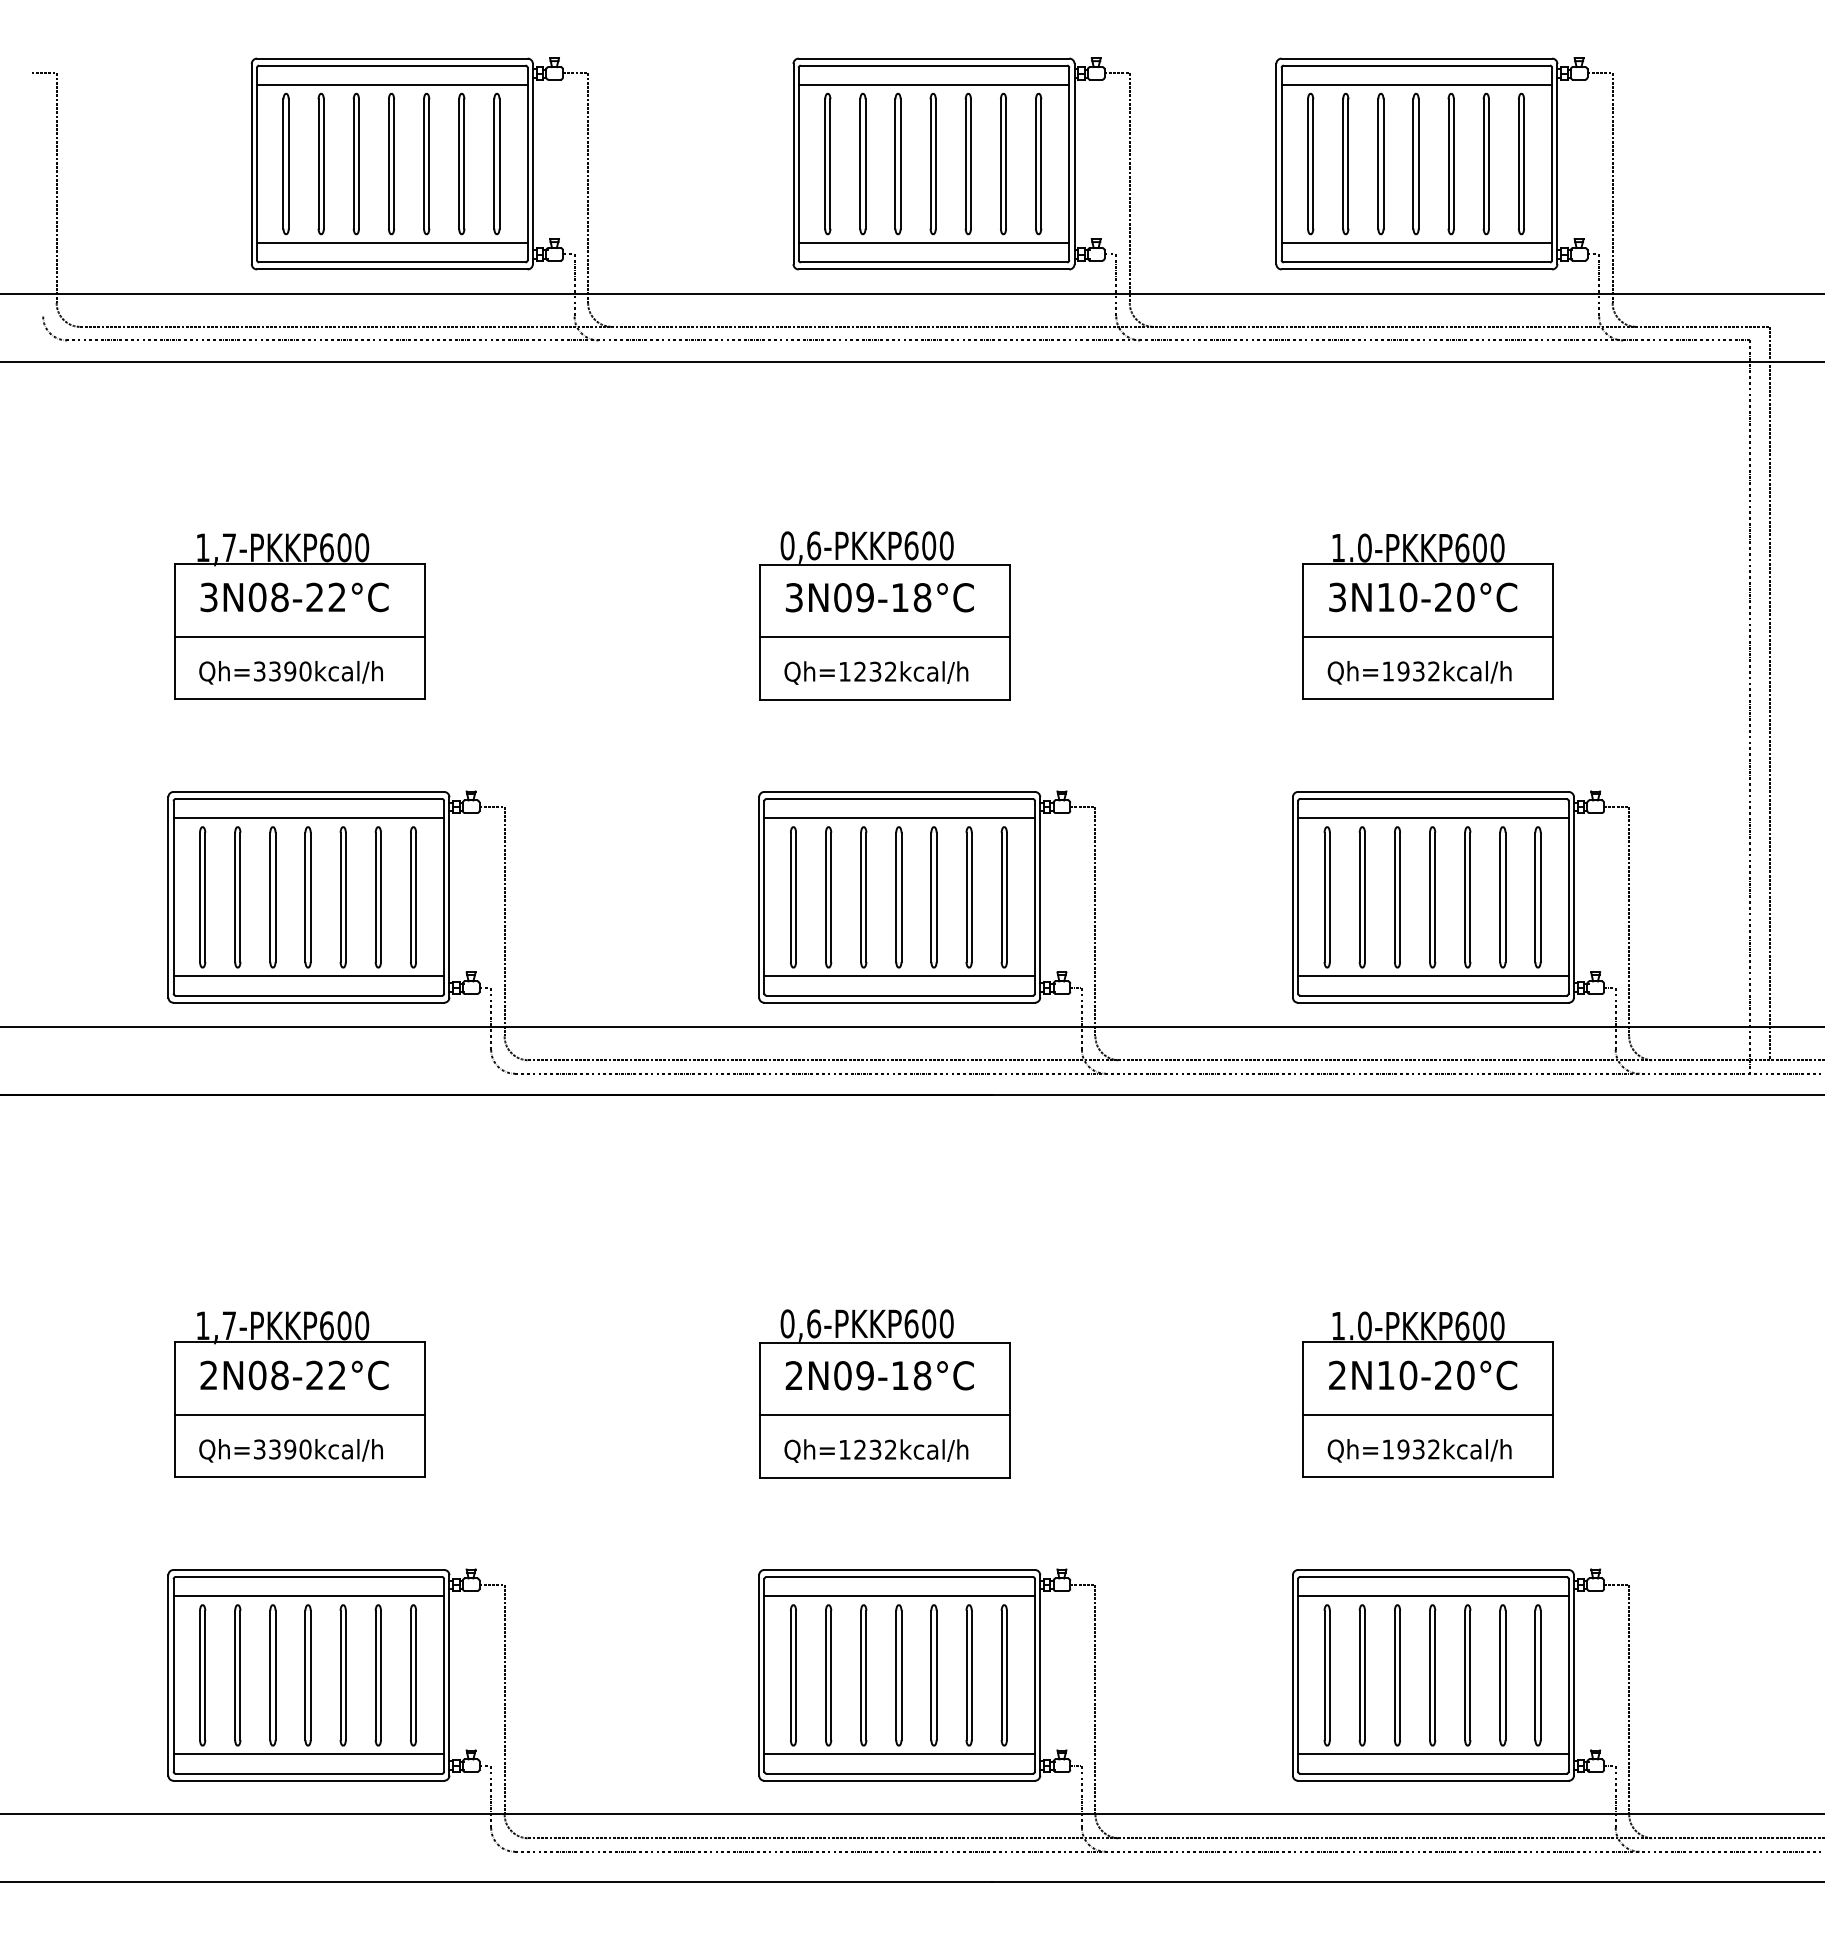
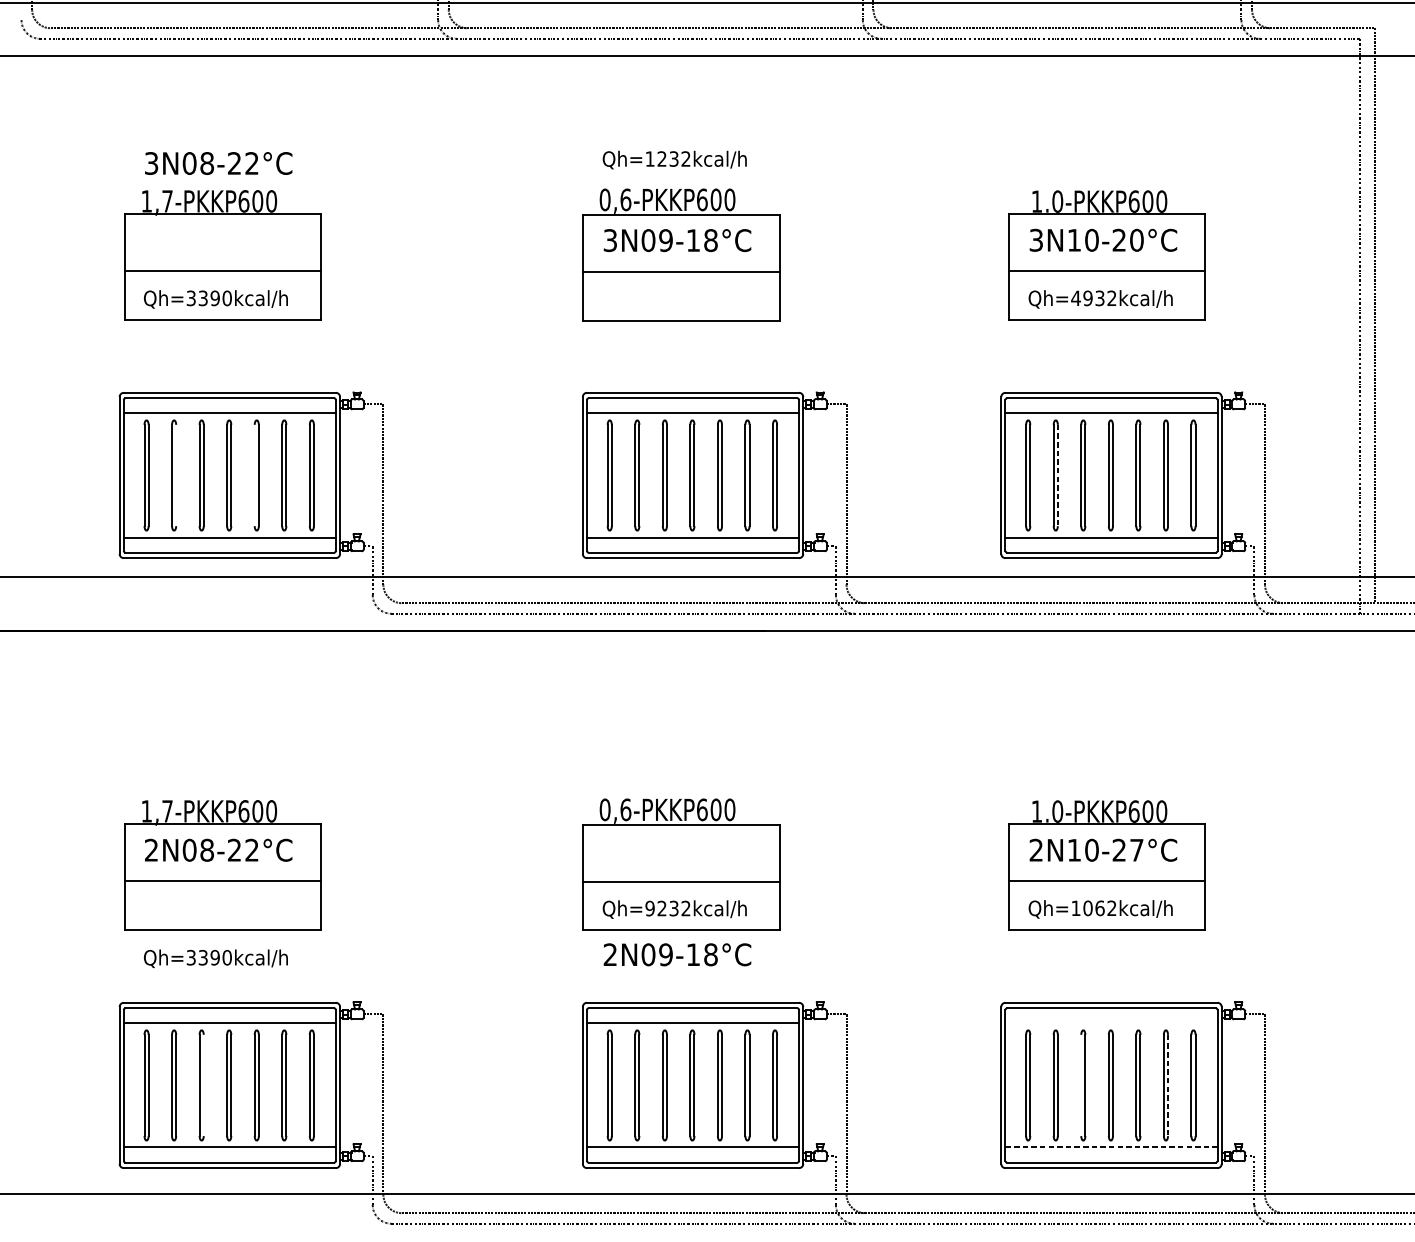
text: (294, 597) -> (218, 163), moved
text: (1387, 671) -> (1075, 298), Qh=1932kcal/h -> Qh=4932kcal/h
text: (876, 672) -> (674, 159), moved
line: (240, 896) -> (176, 474), removed
line: (340, 896) -> (254, 474), removed
line: (1365, 897) -> (1058, 475), solid -> dashed
text: (879, 1375) -> (677, 954), moved
text: (1465, 1375) -> (1136, 850), 2N10-20°C -> 2N10-27°C
text: (844, 1449) -> (649, 908), Qh=1232kcal/h -> Qh=9232kcal/h
text: (1410, 1449) -> (1093, 908), Qh=1932kcal/h -> Qh=1062kcal/h
text: (290, 1450) -> (215, 958), moved
line: (1433, 1596) -> (1111, 1023), removed
line: (275, 1674) -> (203, 1084), removed
line: (1394, 1674) -> (1080, 1084), removed
line: (1505, 1675) -> (1167, 1085), solid -> dashed
line: (1433, 1754) -> (1111, 1147), solid -> dashed

